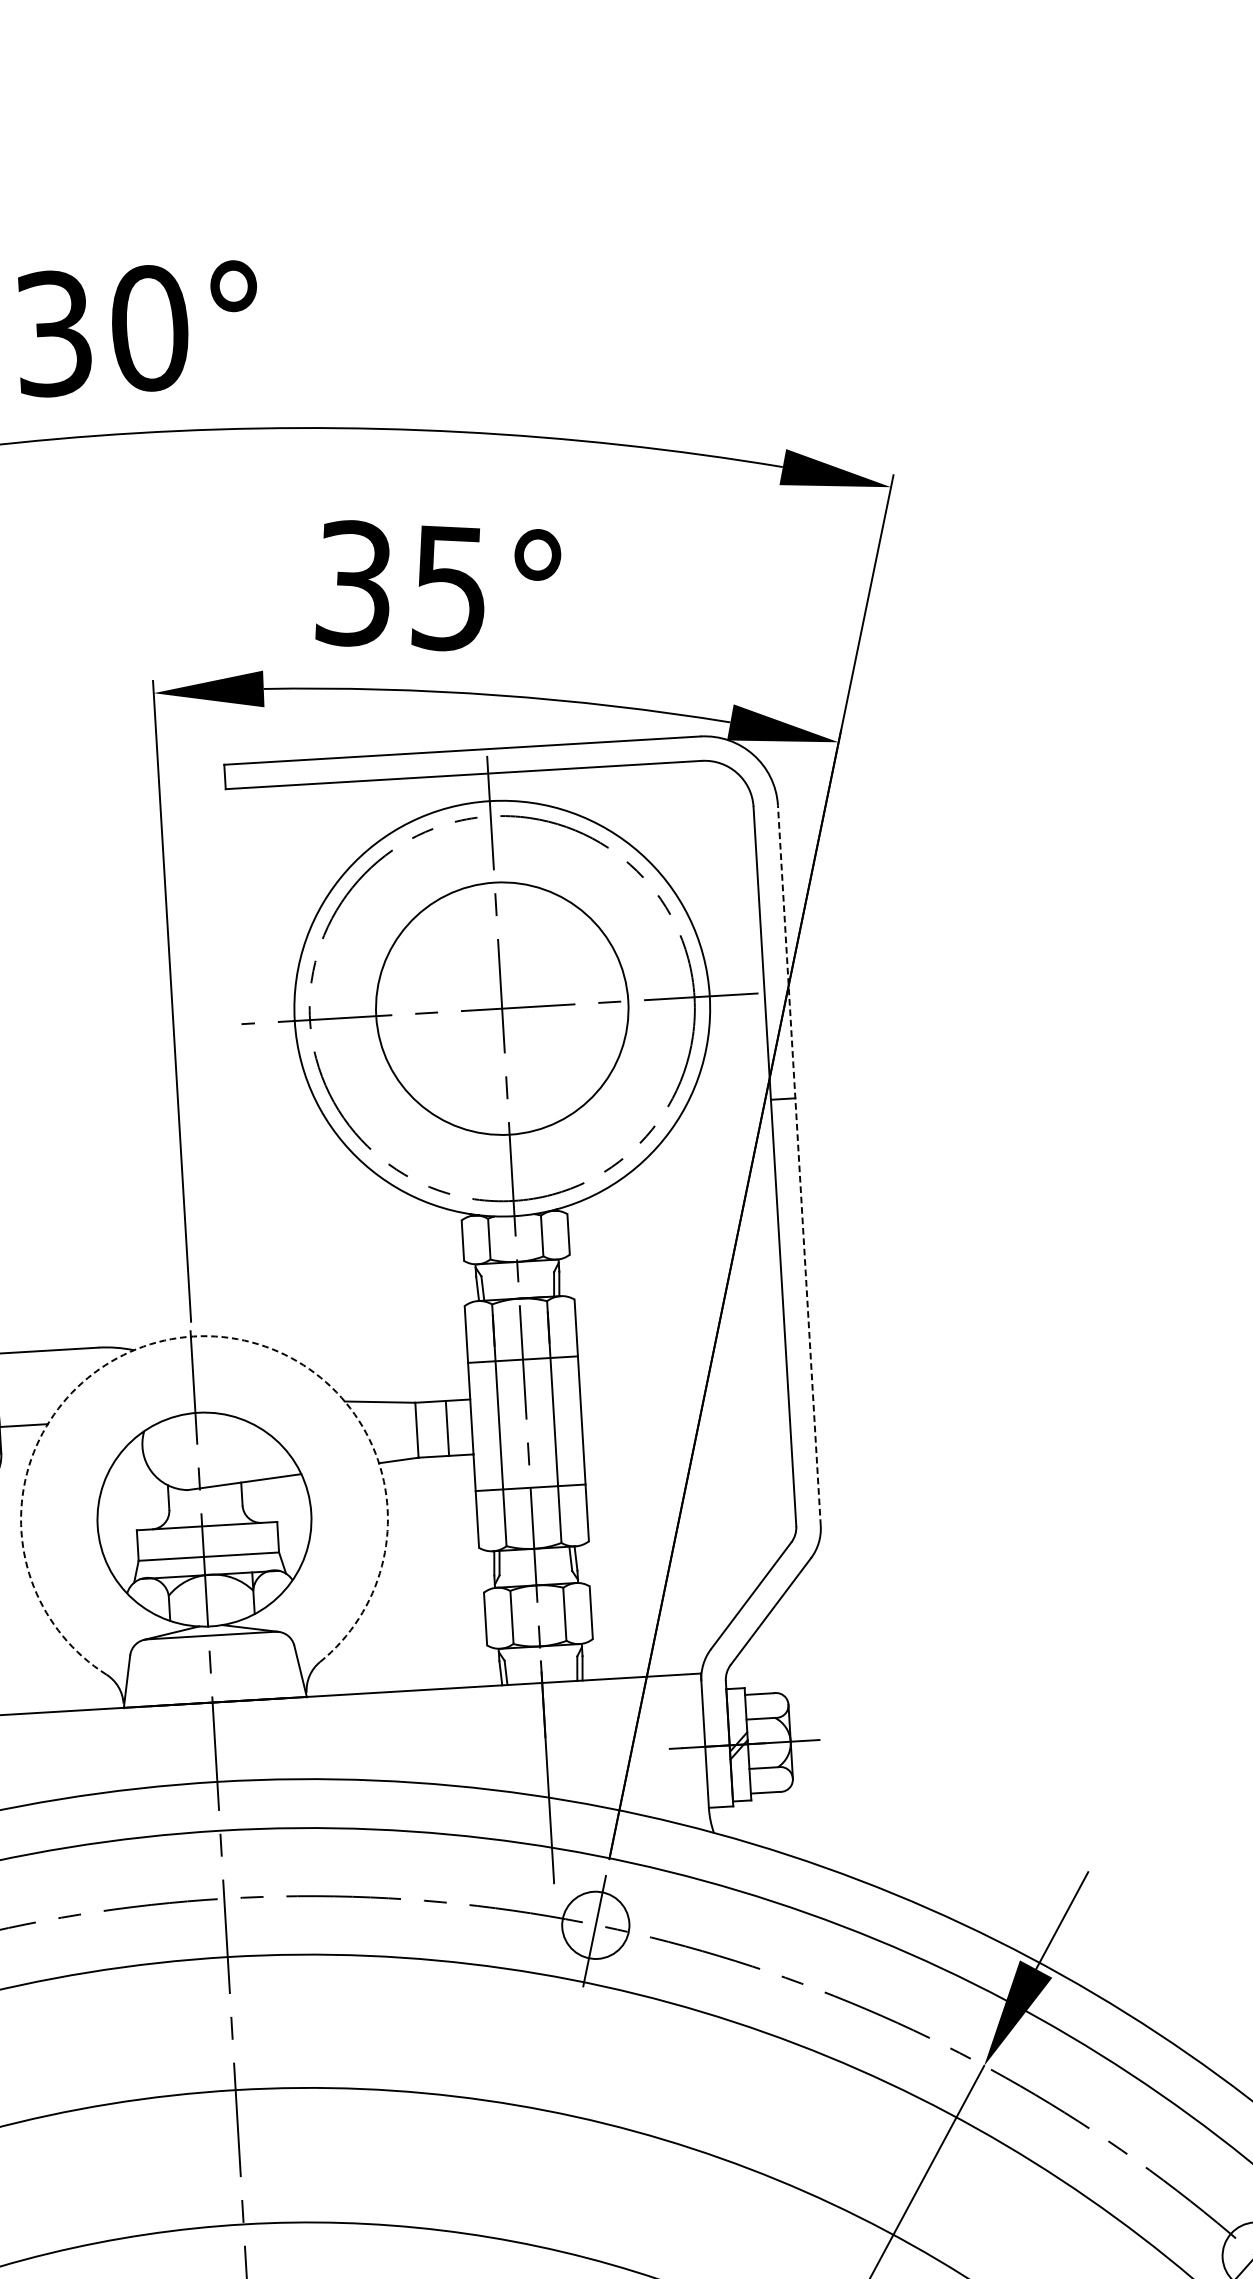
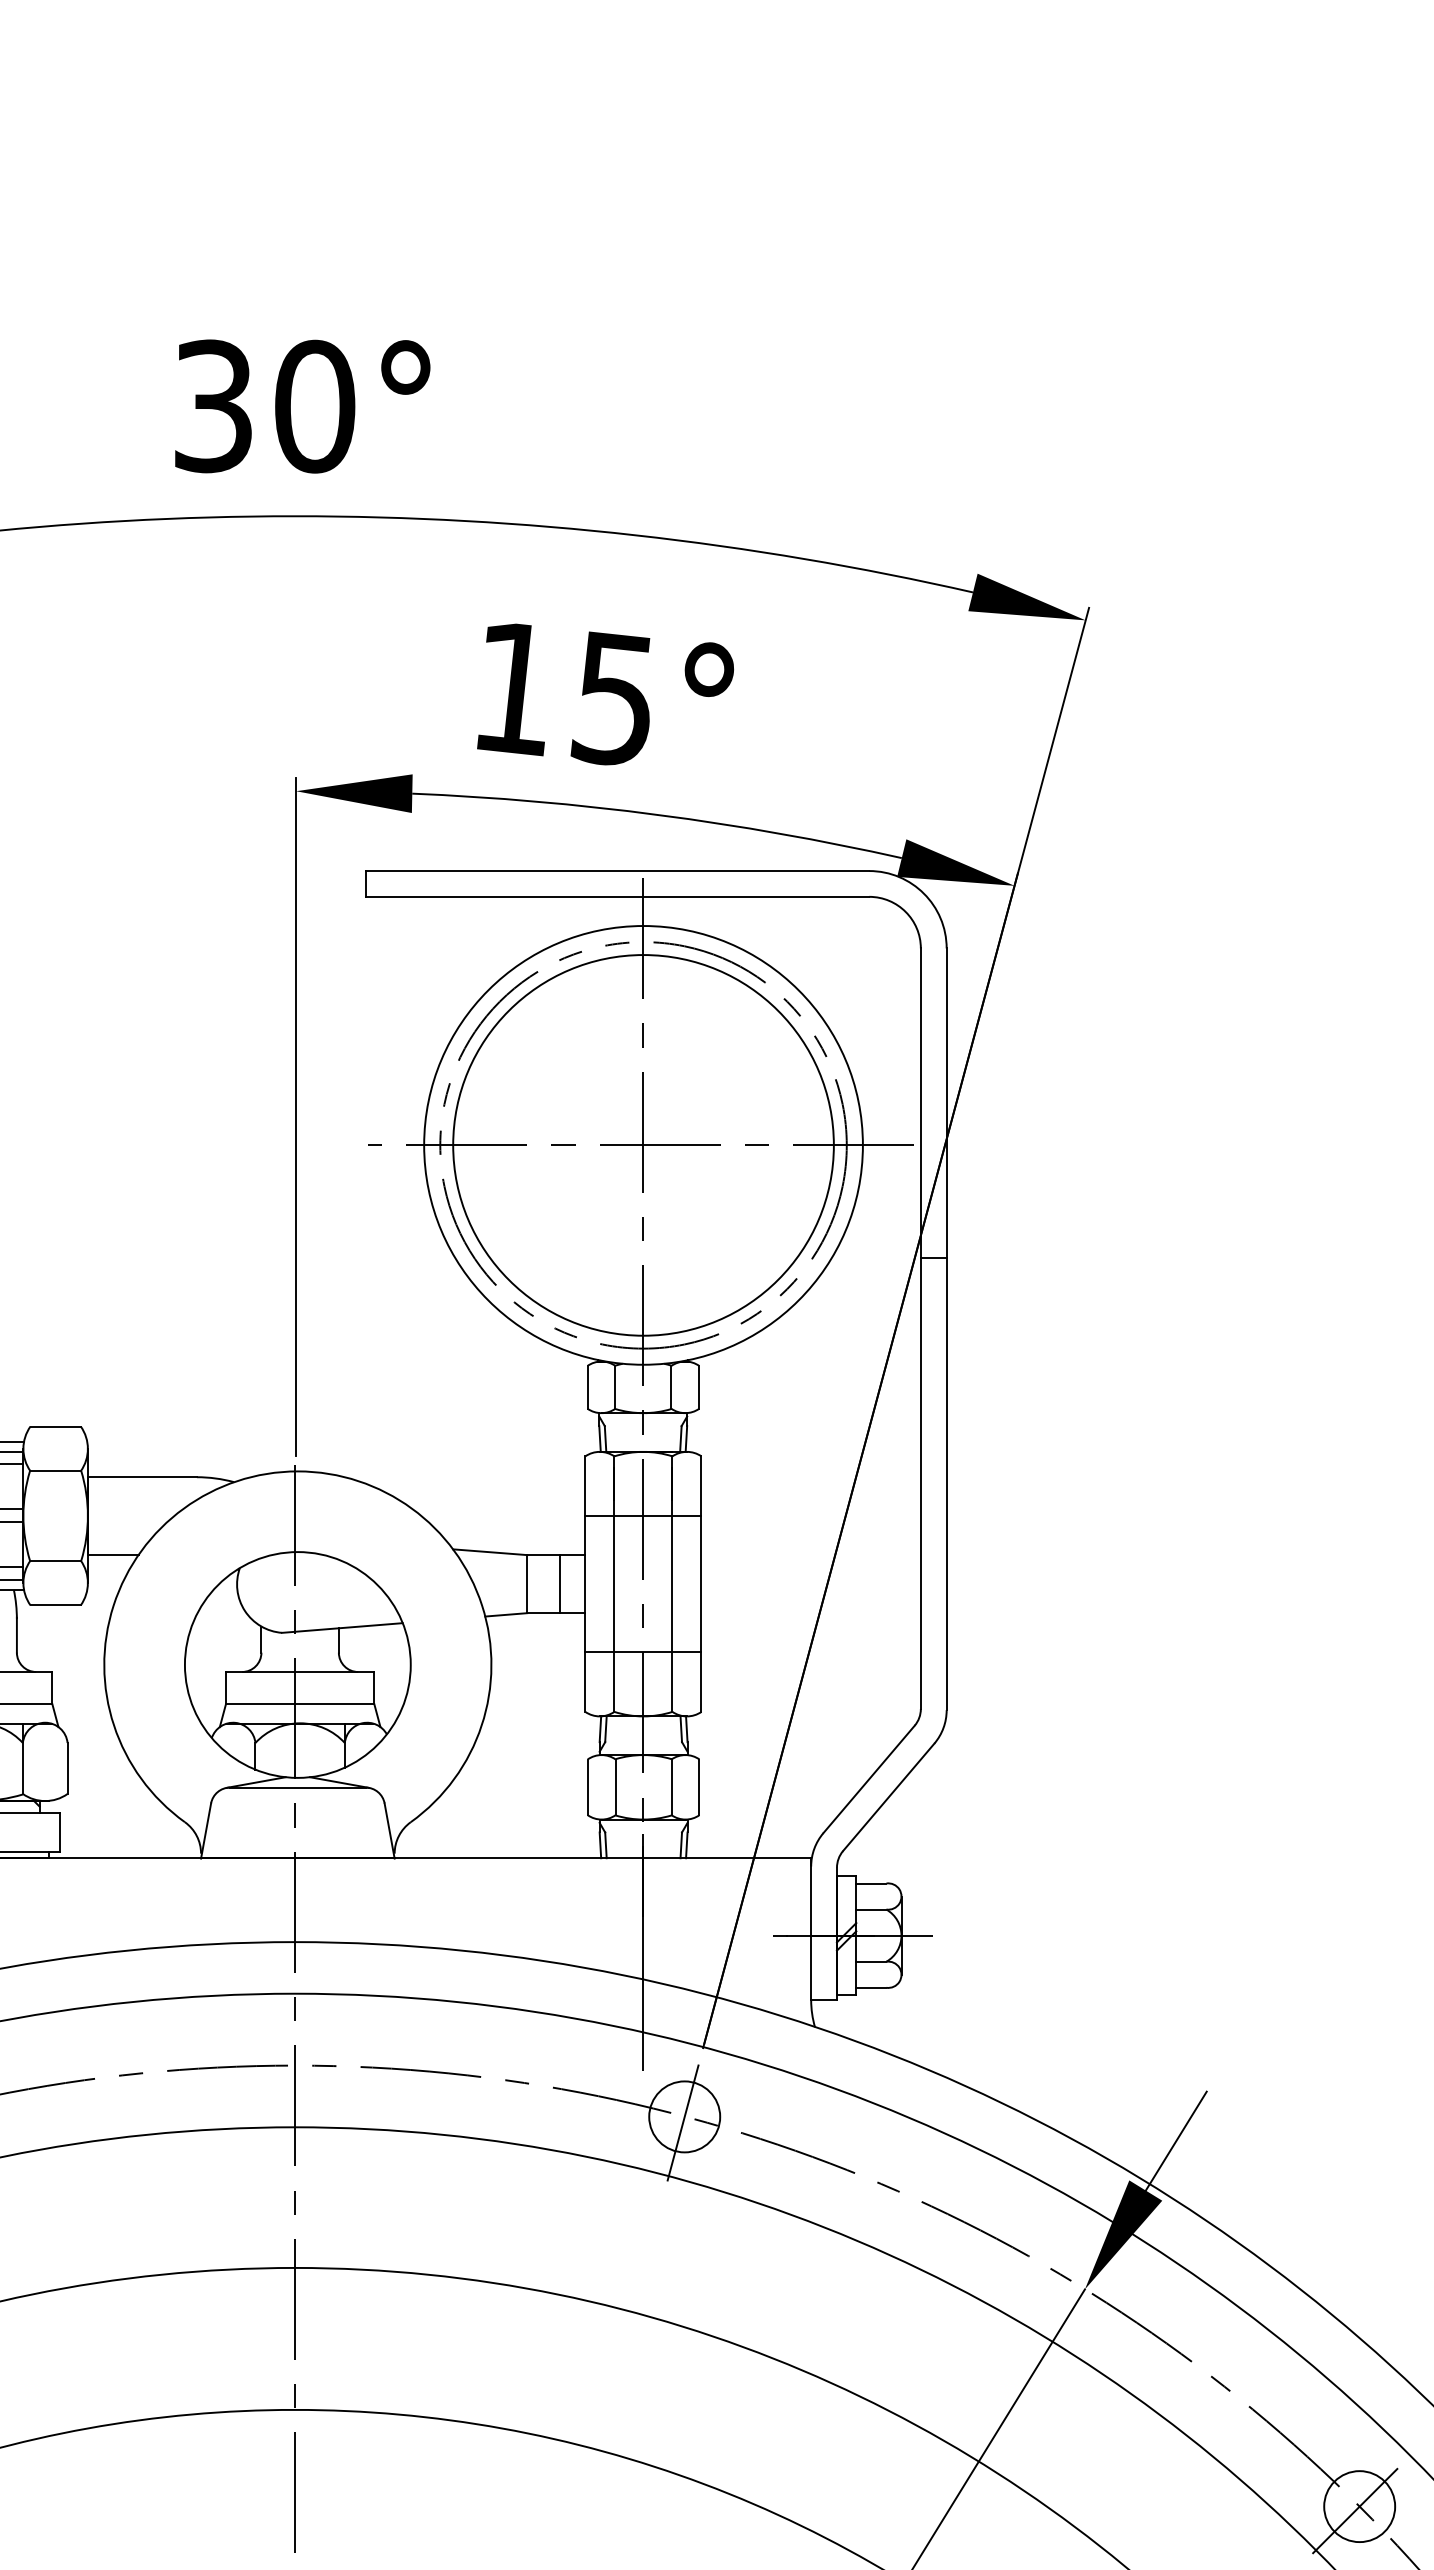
text: (351, 583) -> (511, 688), 35° -> 15°
circle: (502, 1008) -> (643, 1145), size x1.43
line: (799, 1165) -> (946, 1329), dashed -> solid
arc: (193, 1336) -> (297, 1471), dashed -> solid

